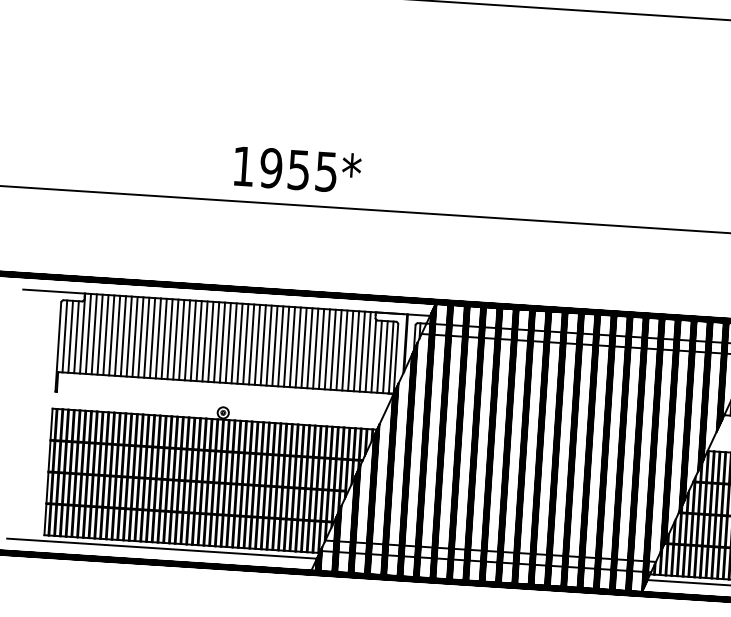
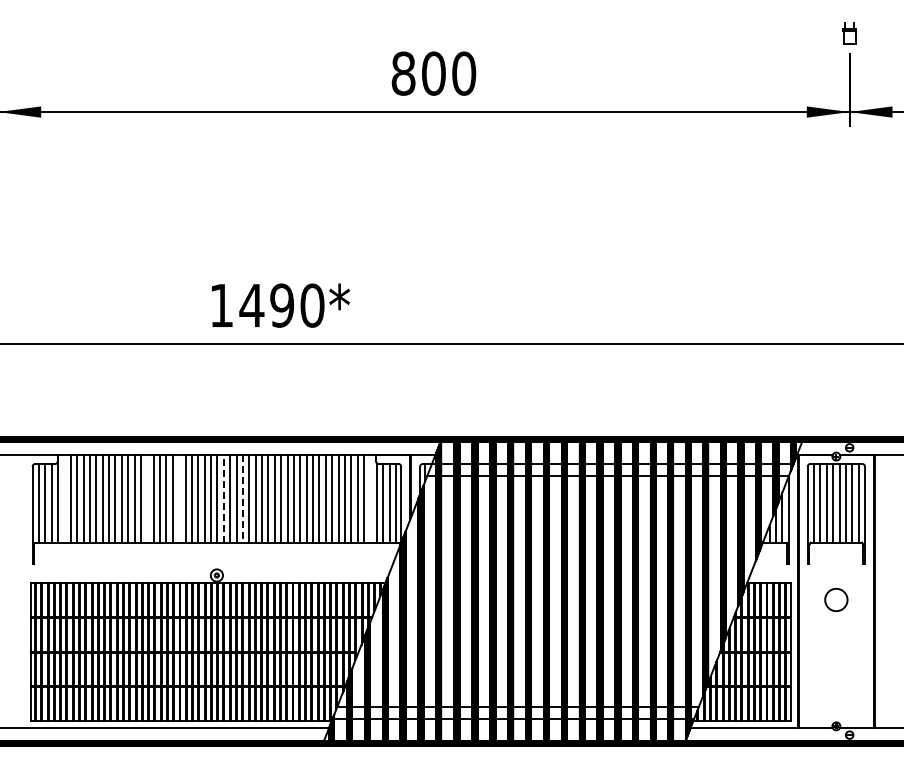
text: (298, 169) -> (281, 305), 1955 -> 1490
line: (88, 333) -> (64, 498), removed
line: (164, 338) -> (147, 498), removed
line: (193, 340) -> (179, 498), removed
line: (233, 342) -> (223, 498), solid -> dashed
line: (251, 344) -> (242, 498), solid -> dashed
line: (368, 351) -> (370, 498), removed

